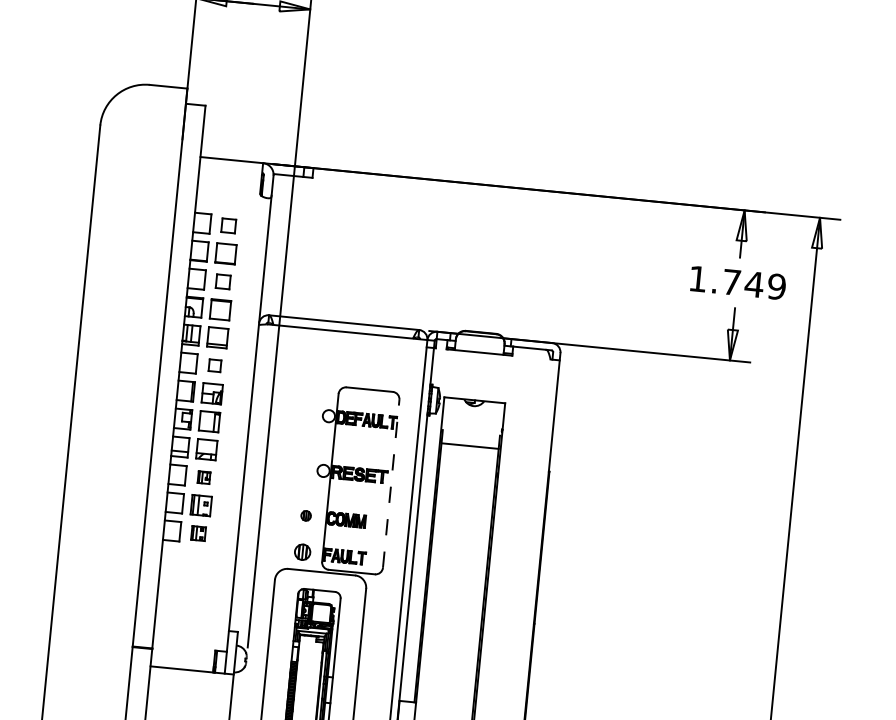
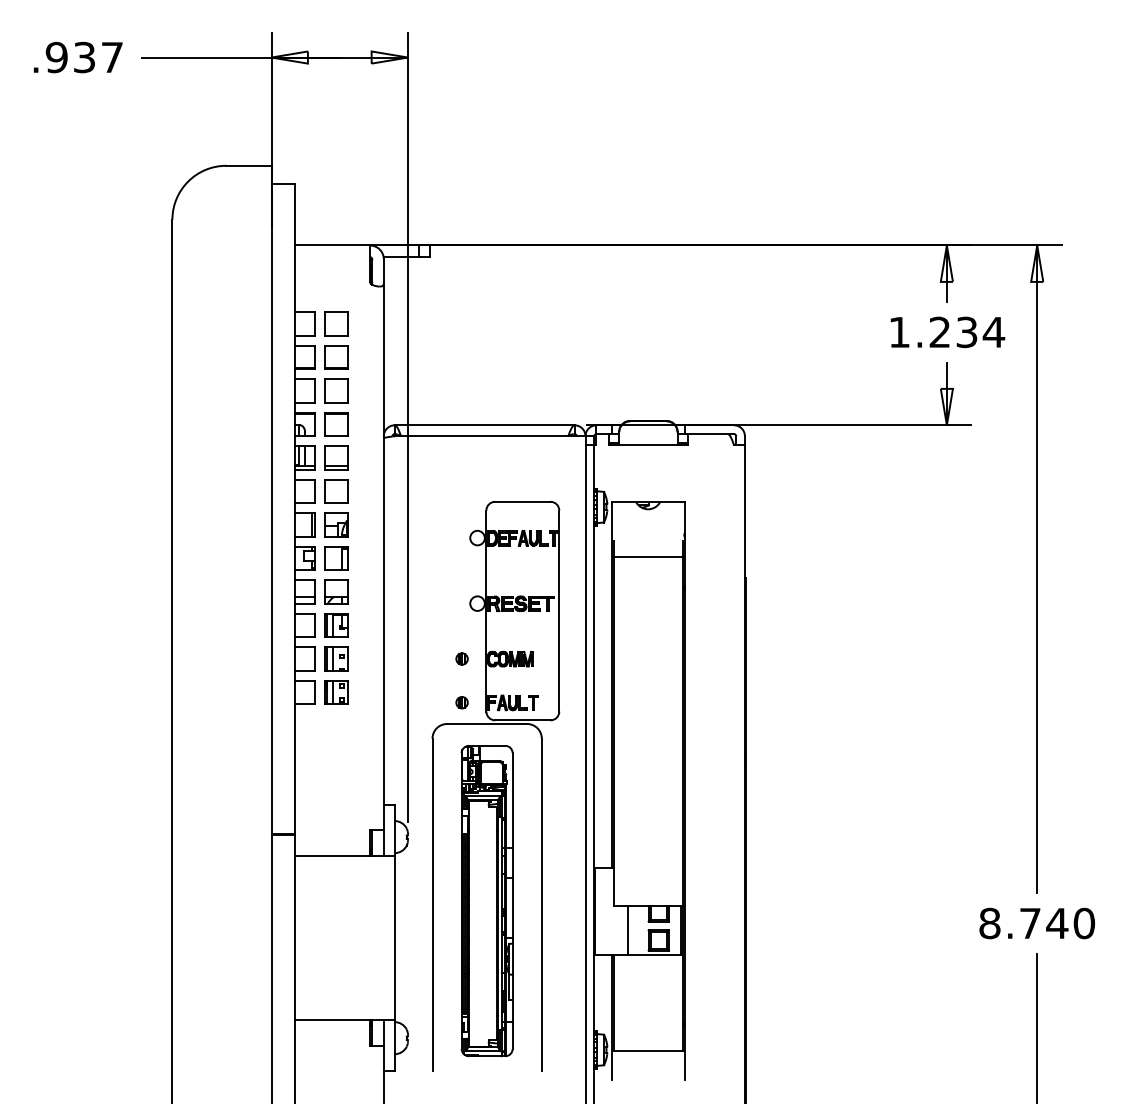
part: (228, 225) -> (336, 323), size x1.43
part: (223, 281) -> (336, 390), size x1.43
text: (754, 284) -> (967, 332), 1.749 -> 1.234
part: (215, 365) -> (336, 491), size x1.67
part: (204, 477) -> (336, 625), size x1.67
line: (391, 484) -> (559, 611), dashed -> solid
part: (198, 533) -> (336, 692), size x1.43
part: (302, 552) -> (461, 702), size x0.62

